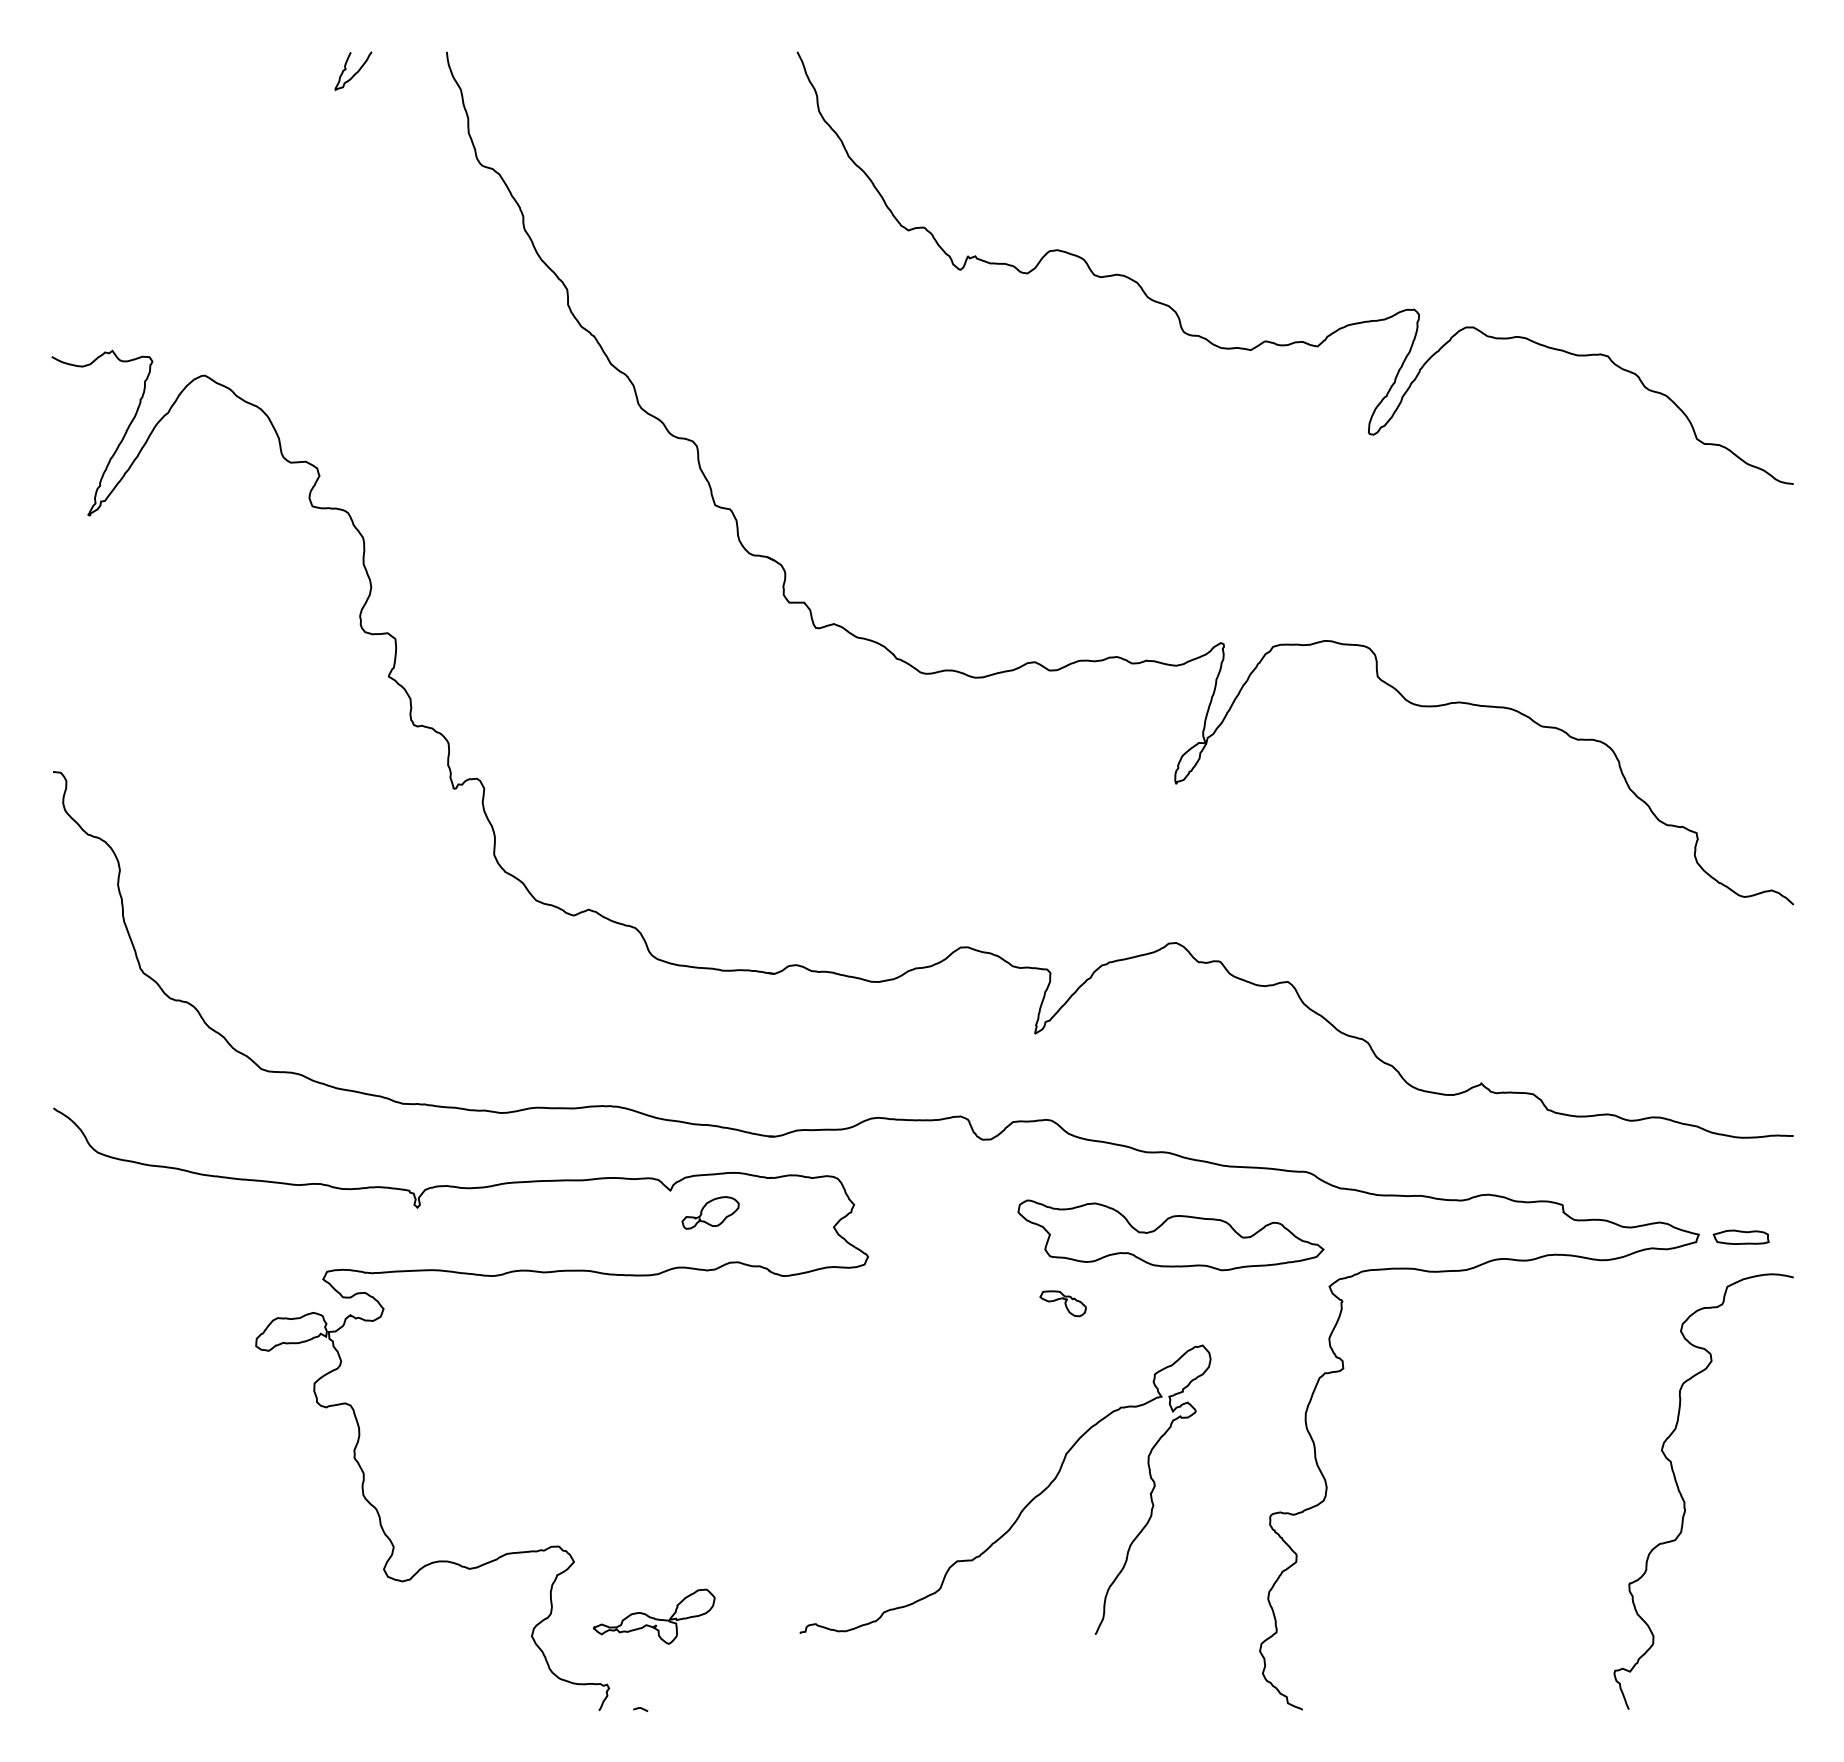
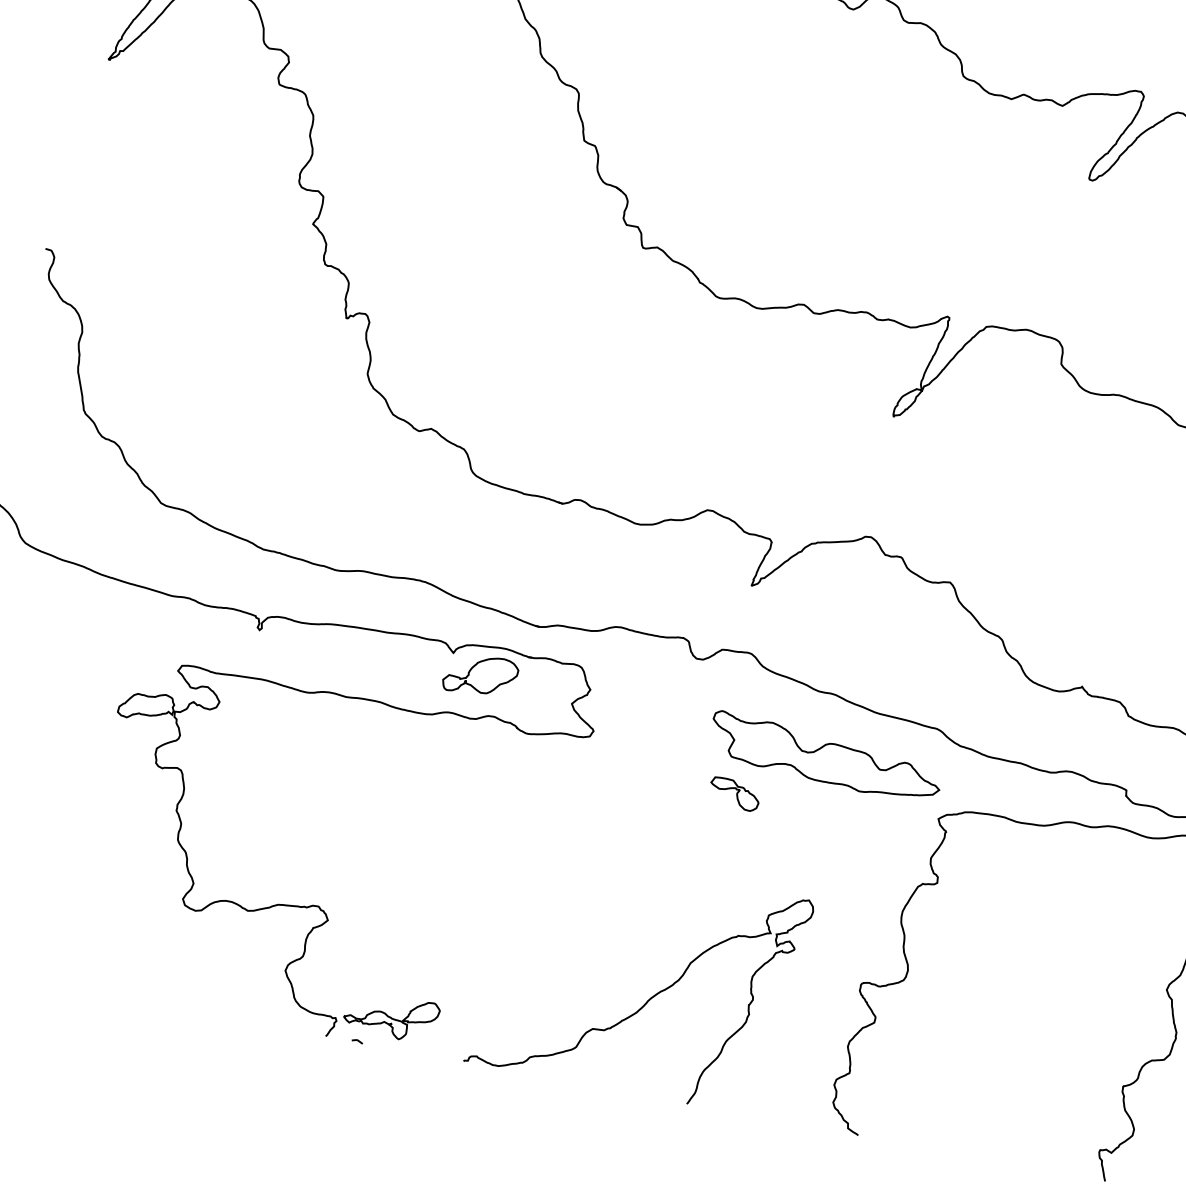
part: (710, 1212) -> (480, 675), size x1.67
part: (1062, 1303) -> (734, 793), size x1.43
curve: (1023, 1507) -> (650, 997), moved
part: (653, 1616) -> (390, 1016), moved

